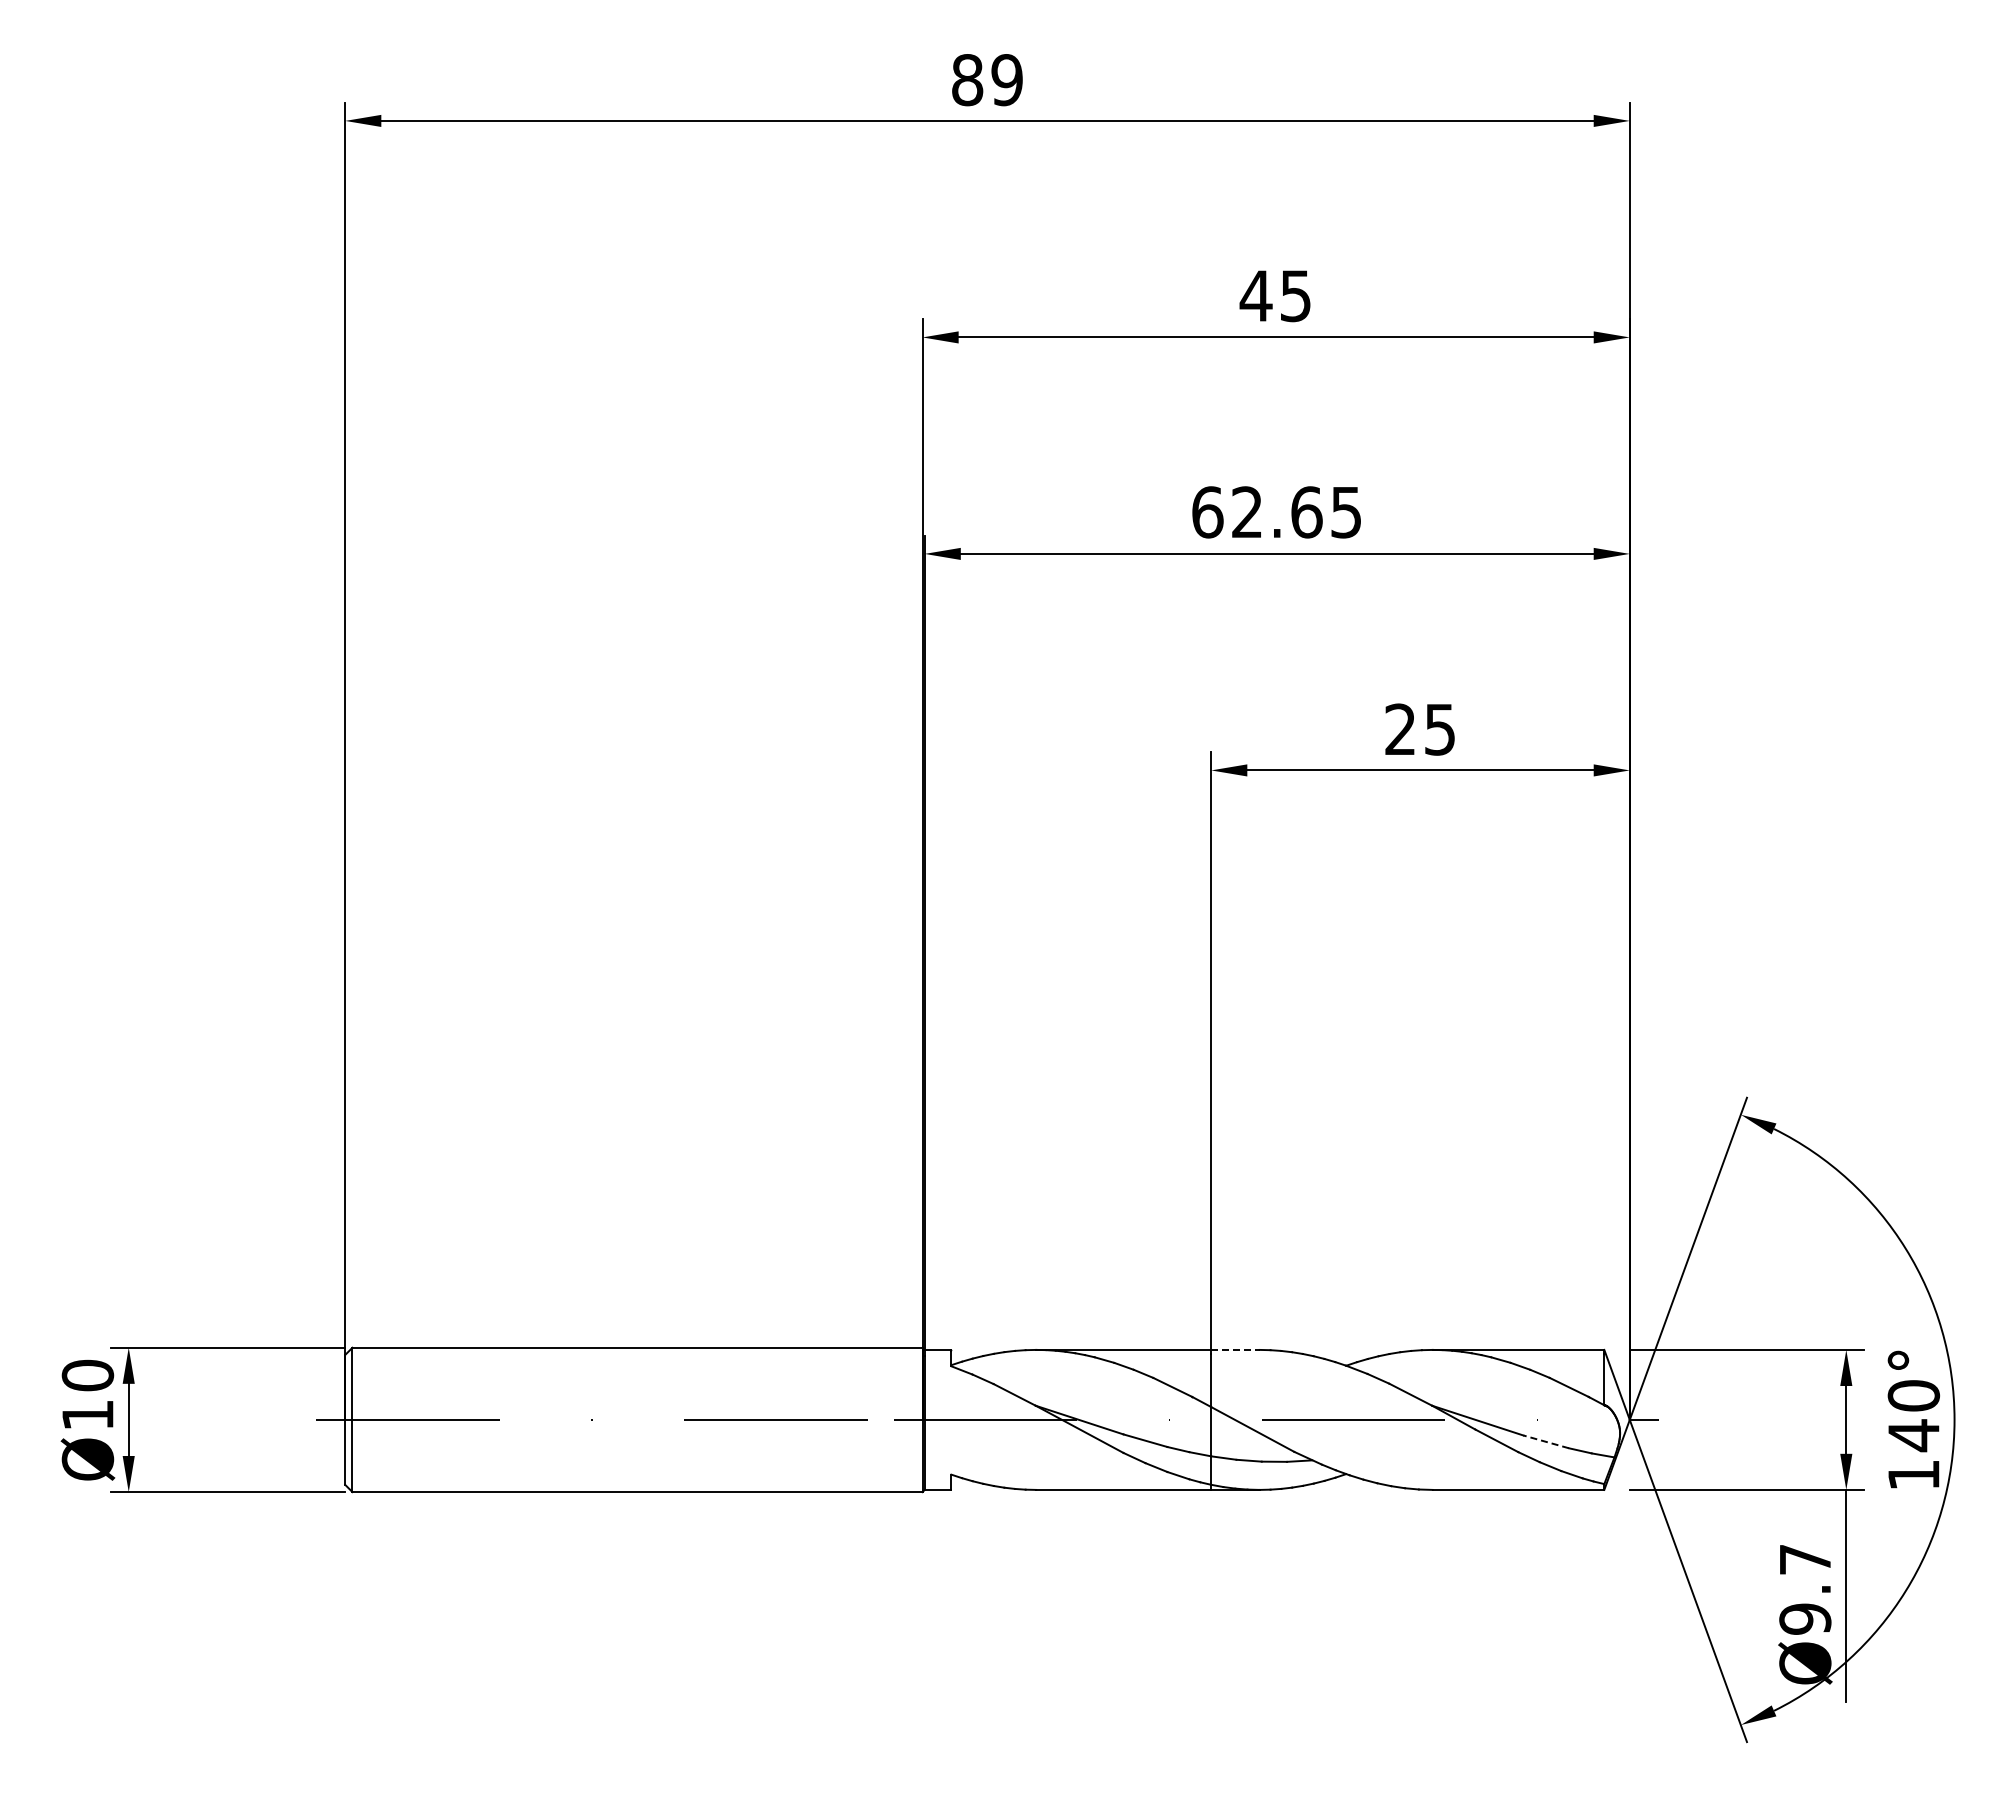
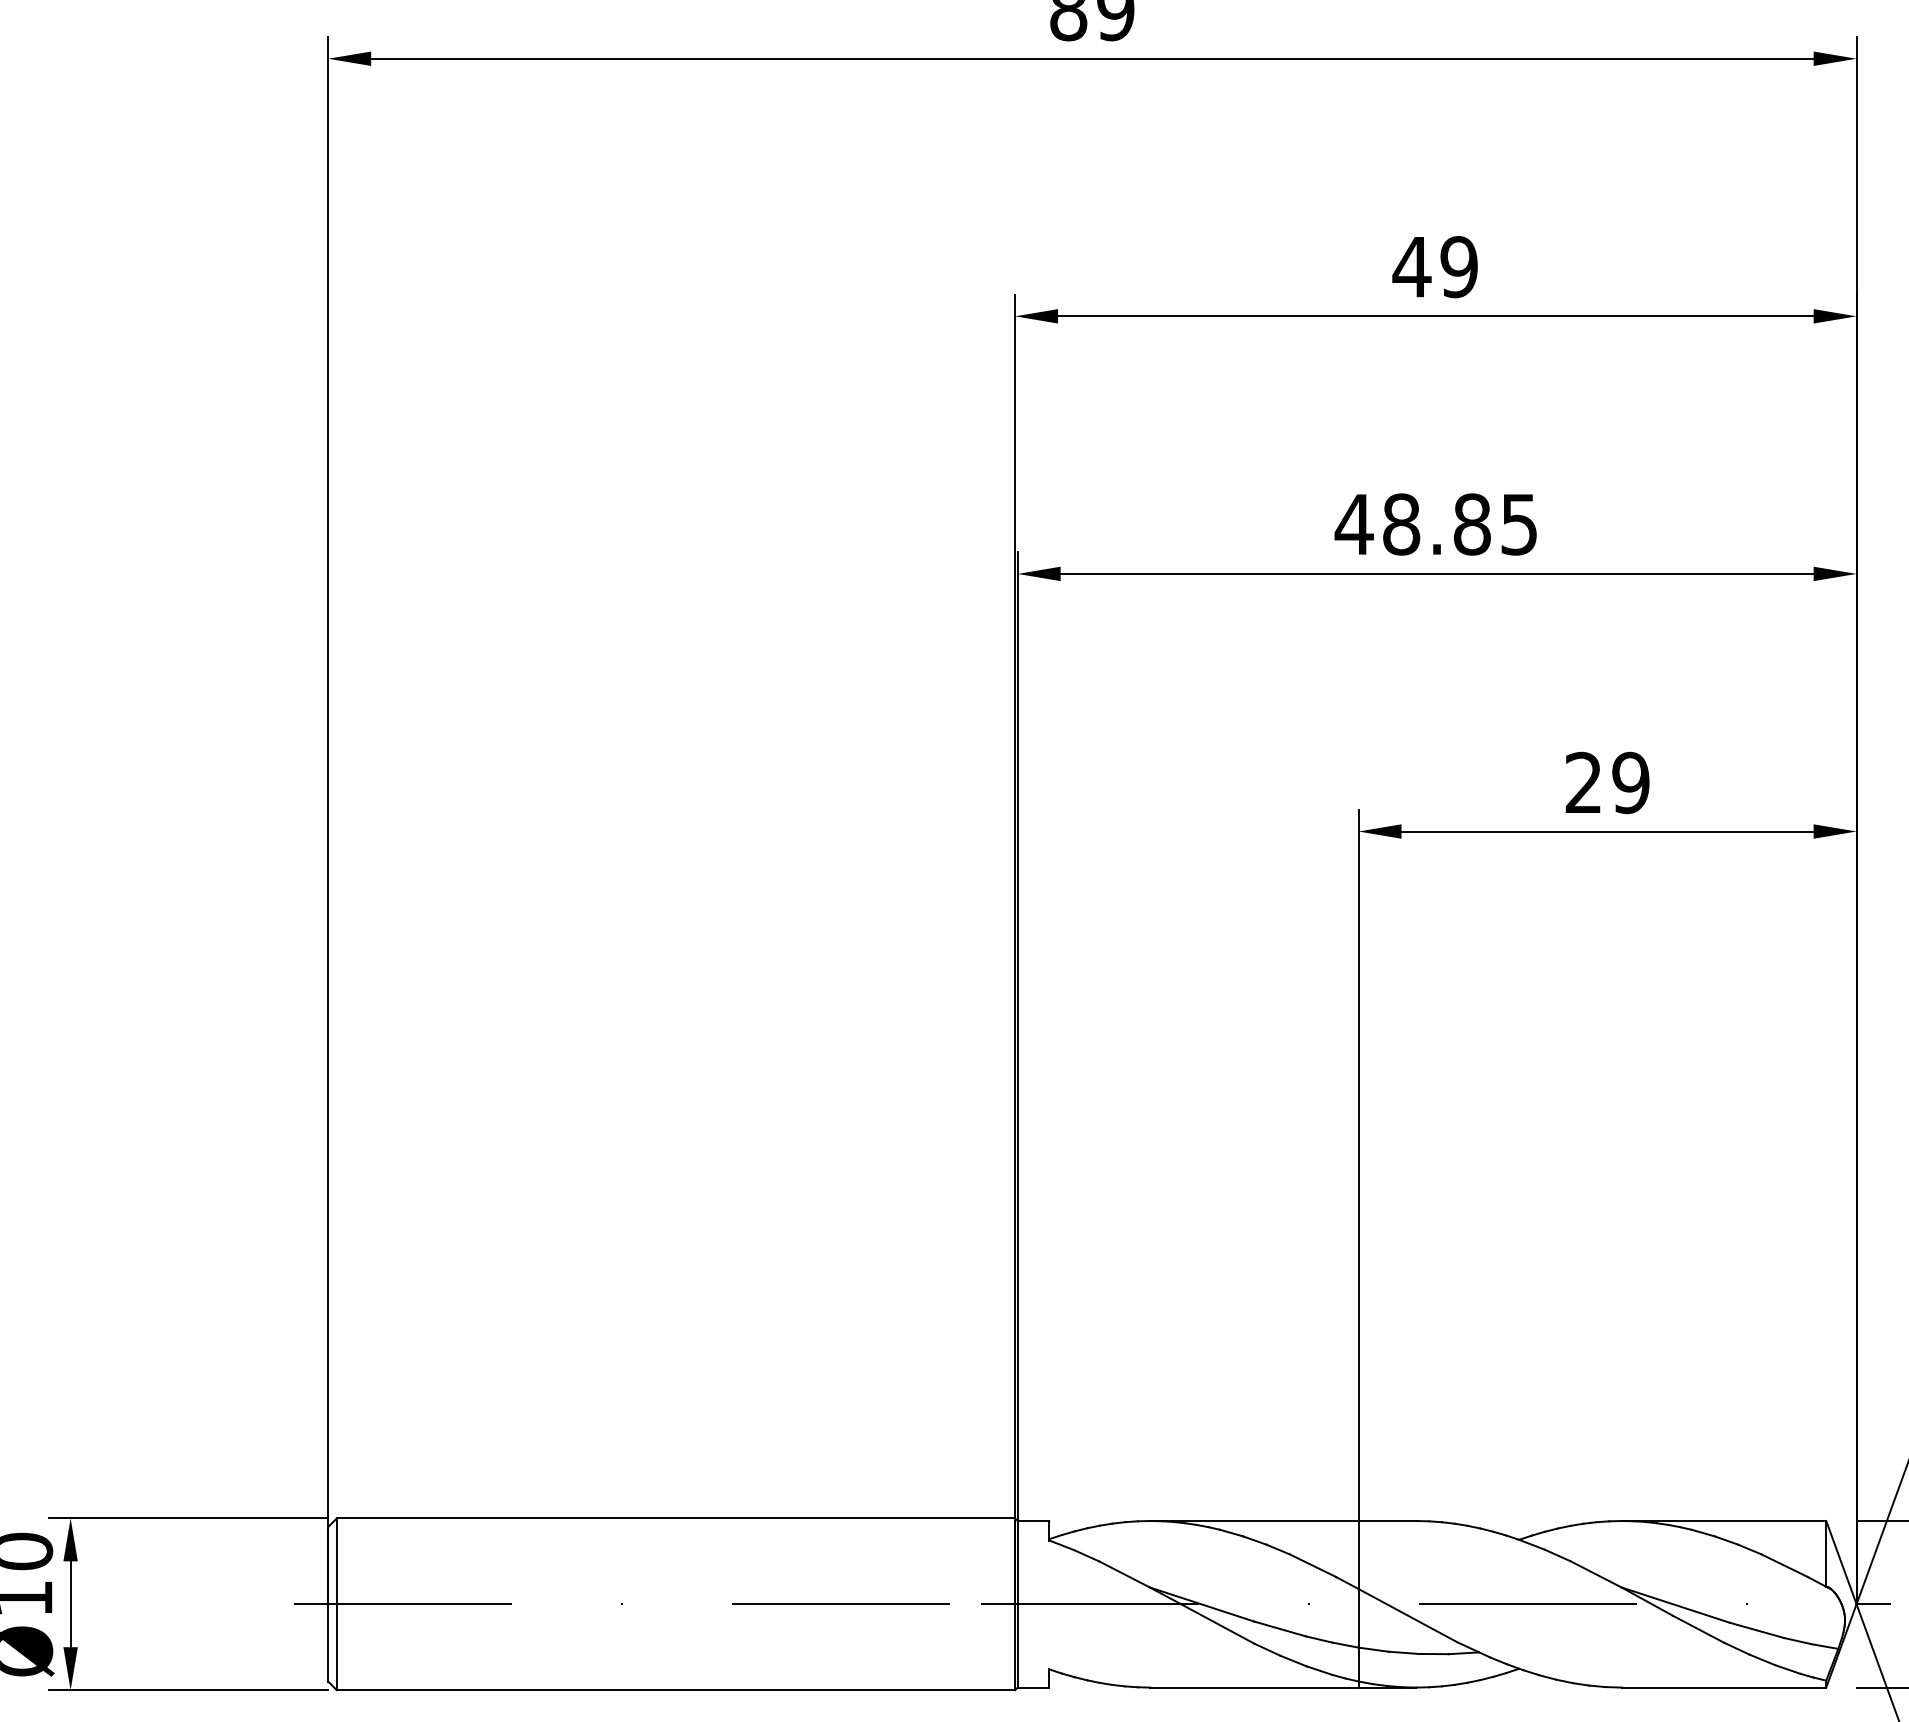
text: (1295, 295) -> (1458, 266), 45 -> 49
text: (1256, 512) -> (1412, 524), 62.65 -> 48.85
text: (1439, 729) -> (1630, 782), 25 -> 29
line: (1235, 1349) -> (1387, 1520), dashed -> solid
line: (1546, 1441) -> (1757, 1629), dashed -> solid

